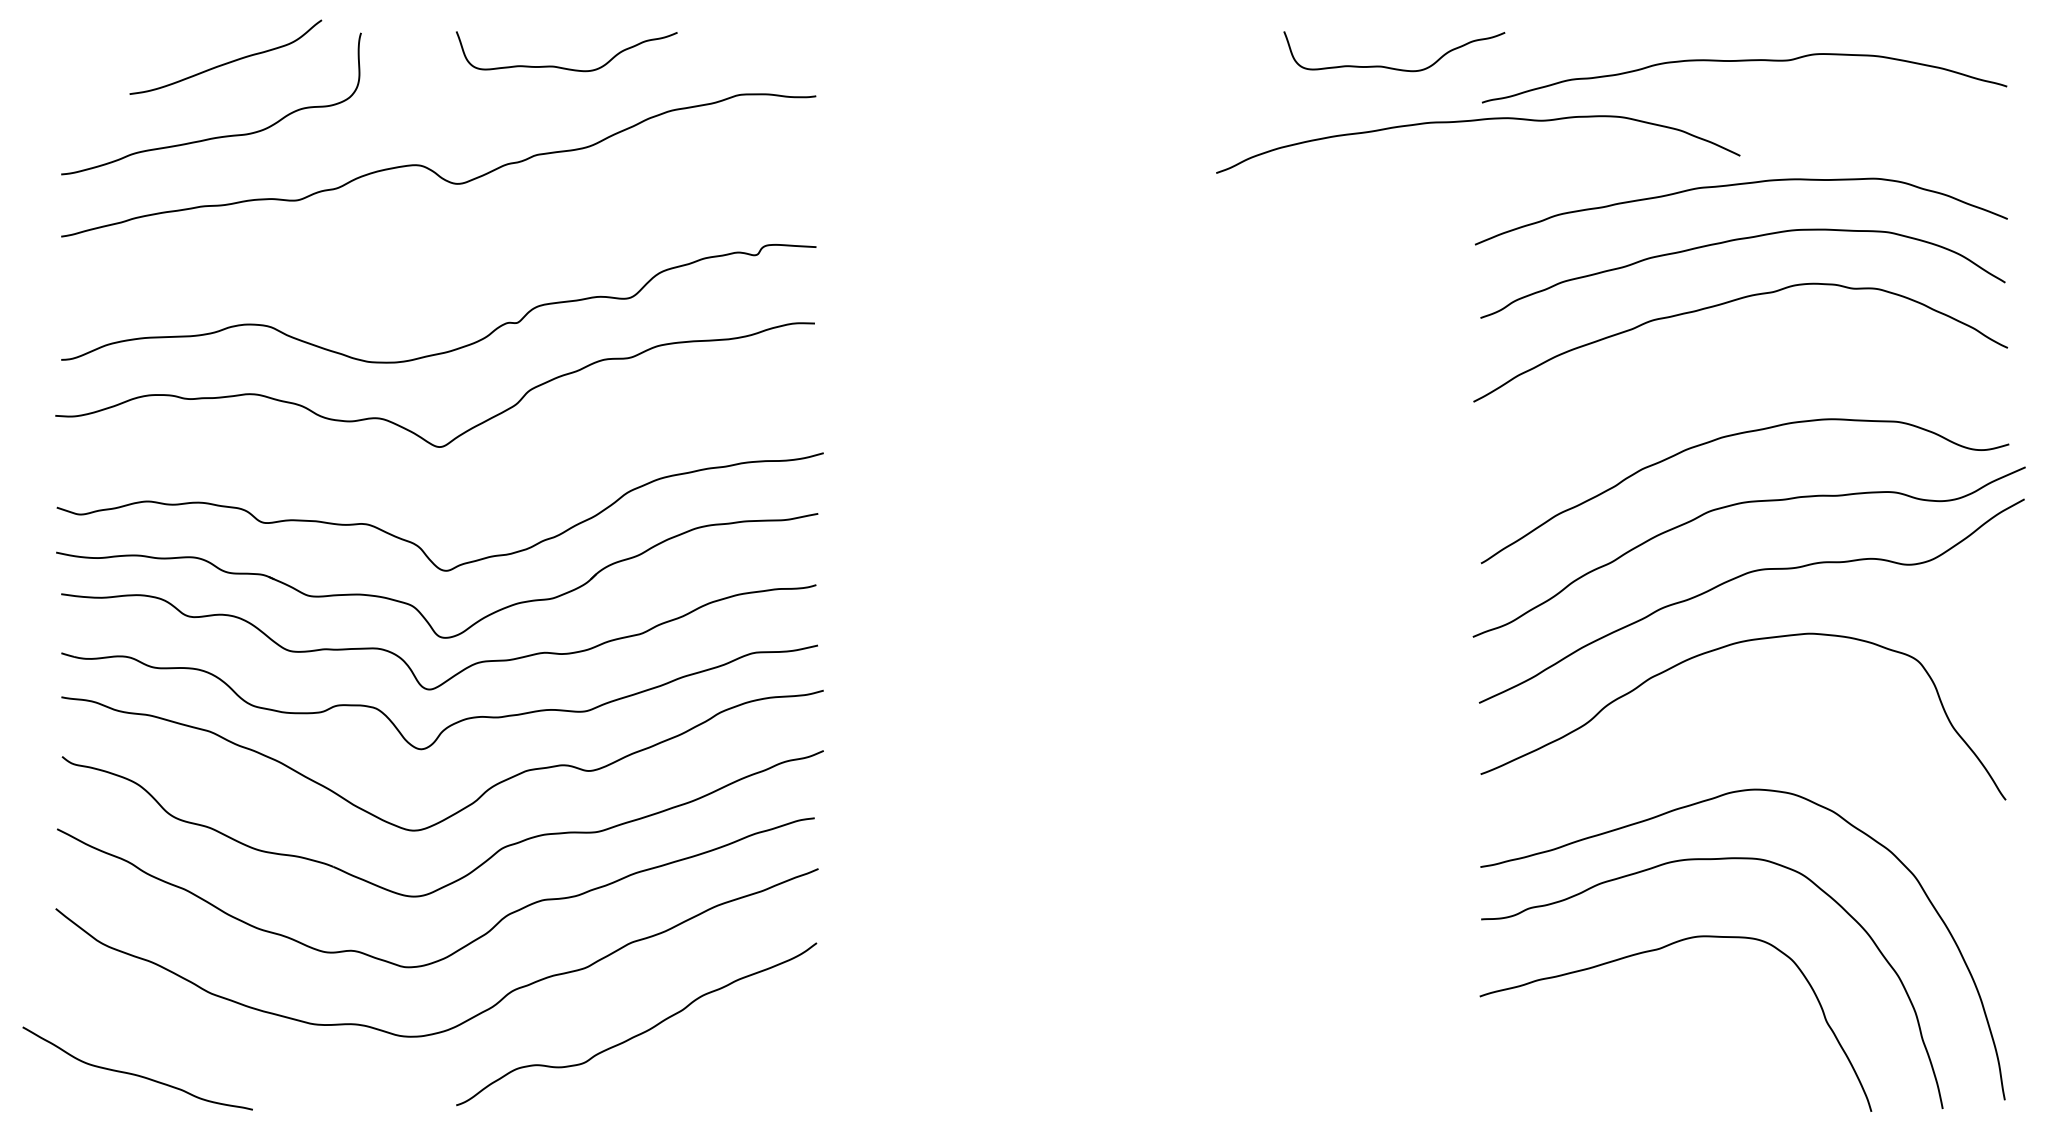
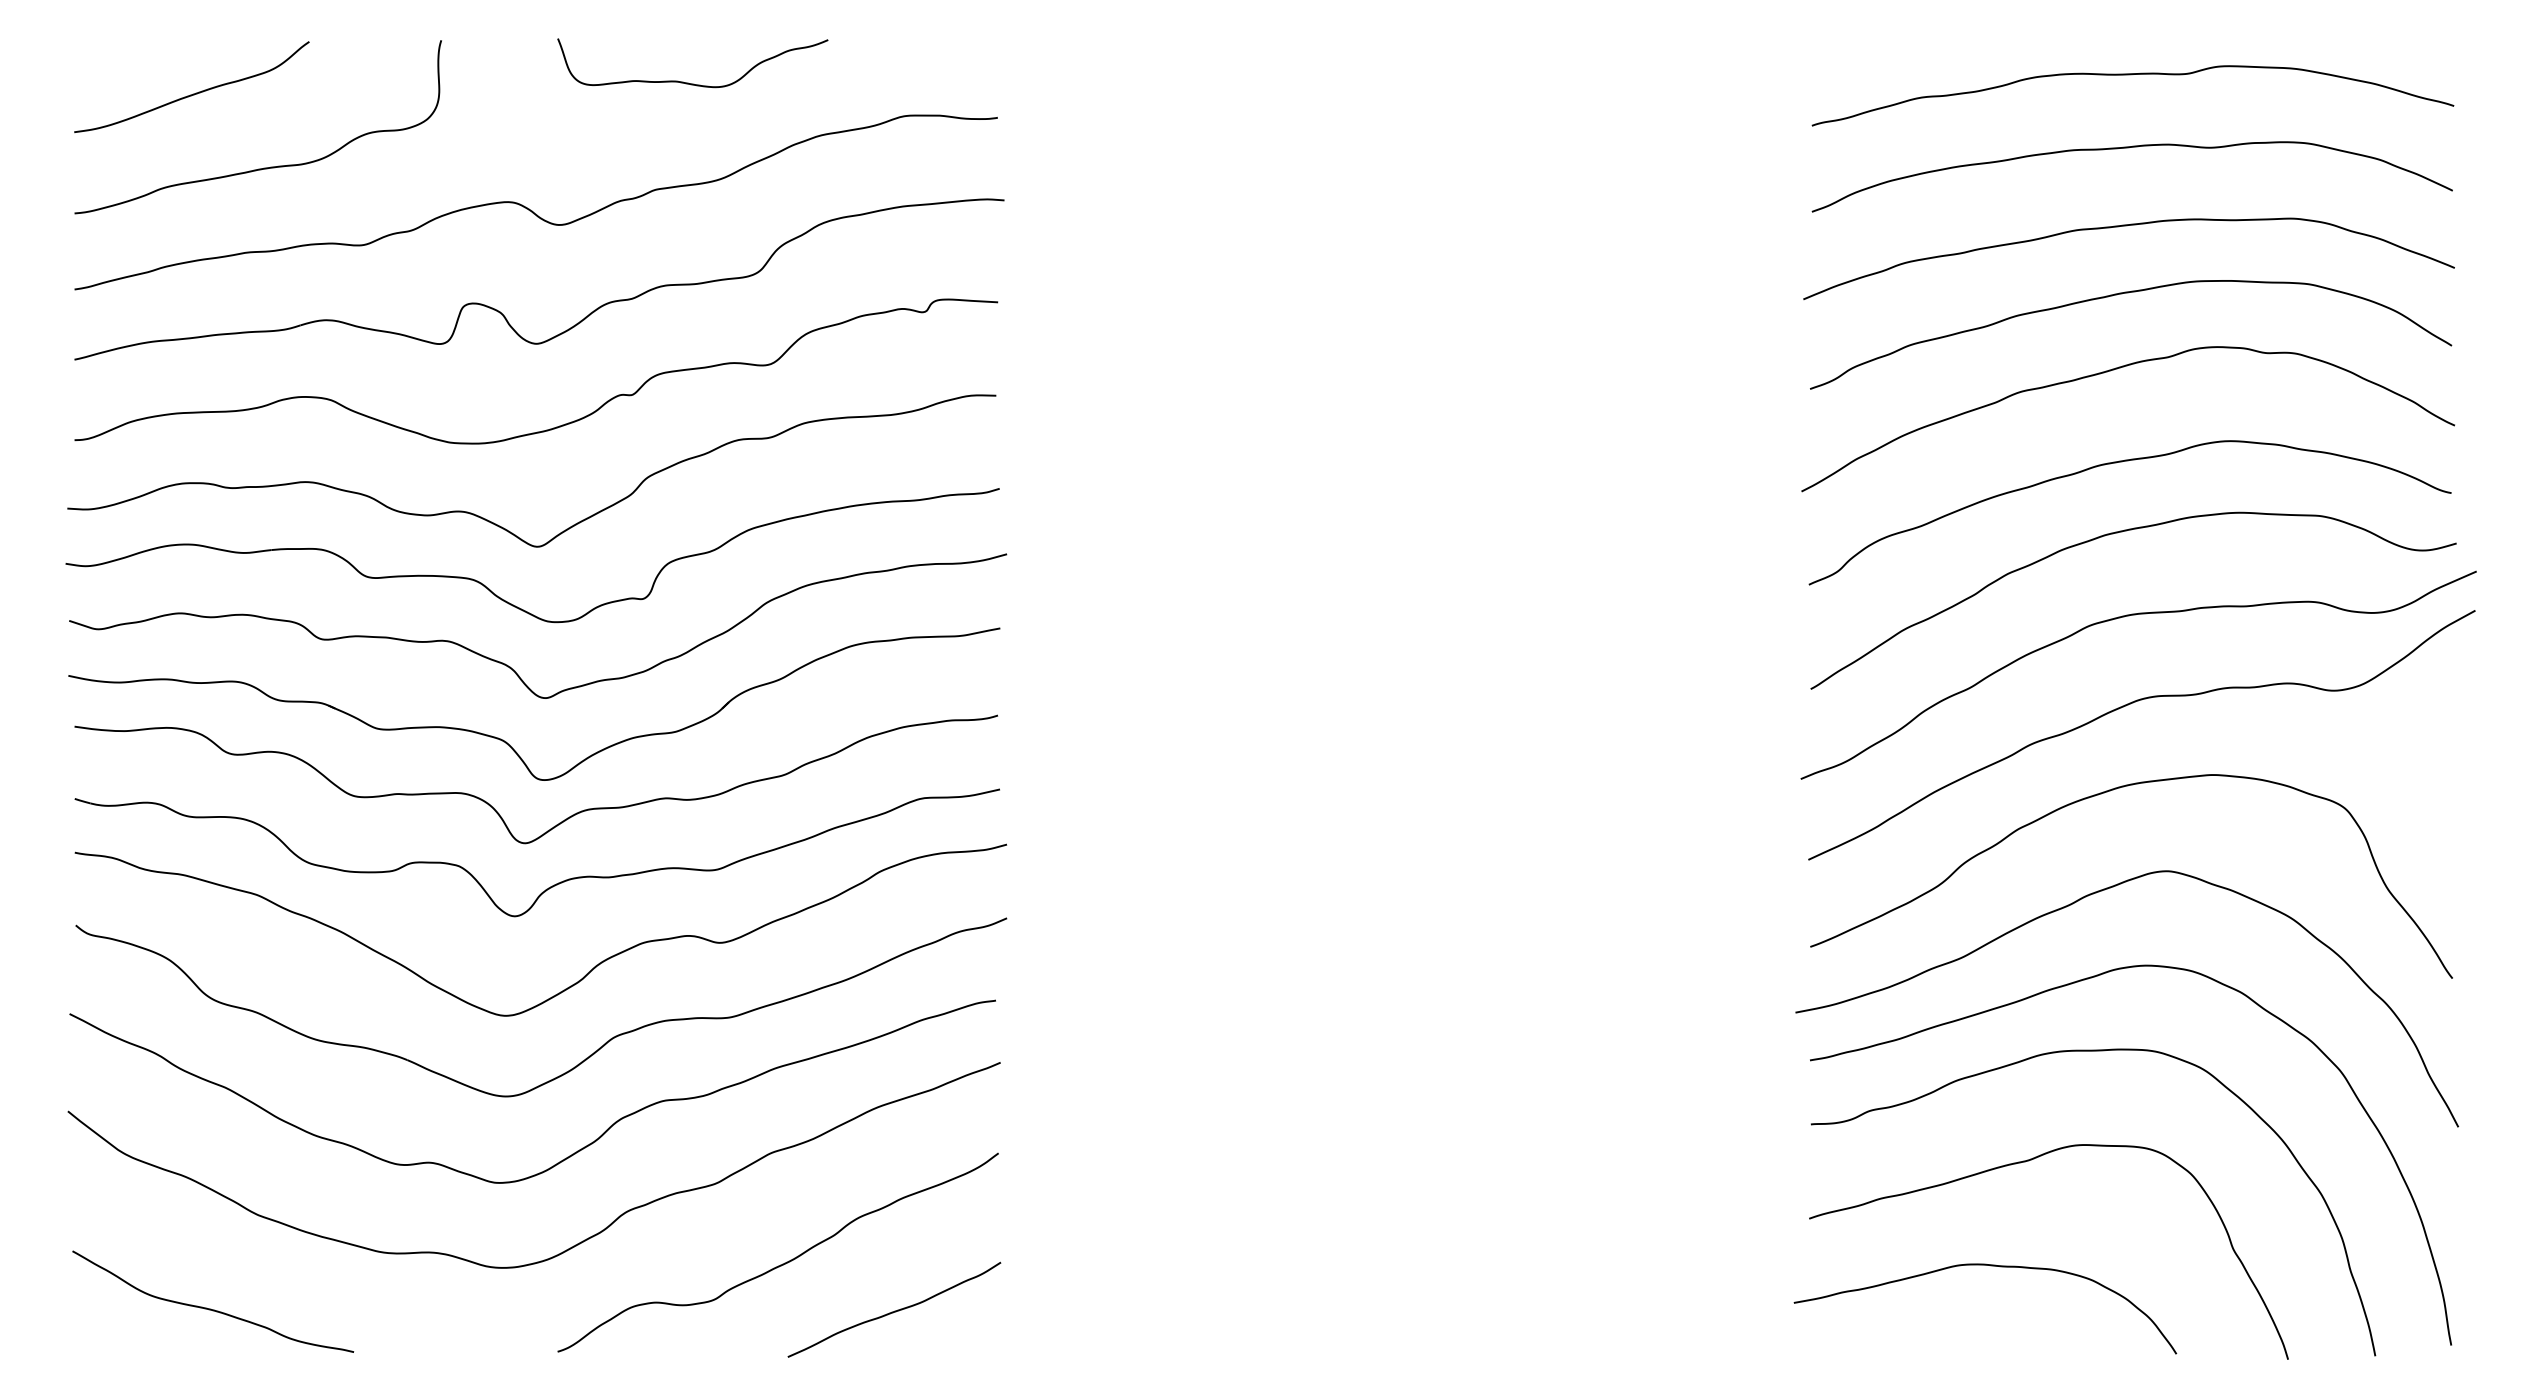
curve: (227, 62) -> (193, 93), moved
curve: (1390, 67) -> (1700, 82), removed
curve: (1475, 121) -> (2129, 148), moved
part: (411, 257) -> (503, 314), added
curve: (1735, 378) -> (2122, 462), added
part: (412, 490) -> (504, 599), added
curve: (1695, 739) -> (2073, 904), added
curve: (1628, 1035) -> (1990, 1266), added
curve: (731, 1071) -> (894, 1310), added
curve: (135, 1074) -> (210, 1308), moved

